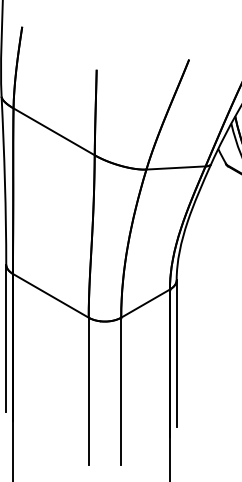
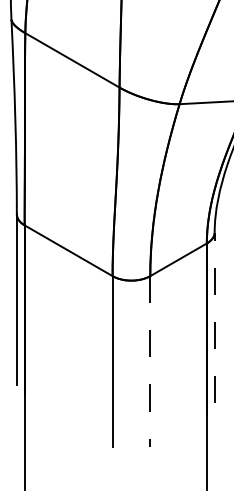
line: (176, 353) -> (214, 317), solid -> dashed
line: (121, 391) -> (150, 361), solid -> dashed

